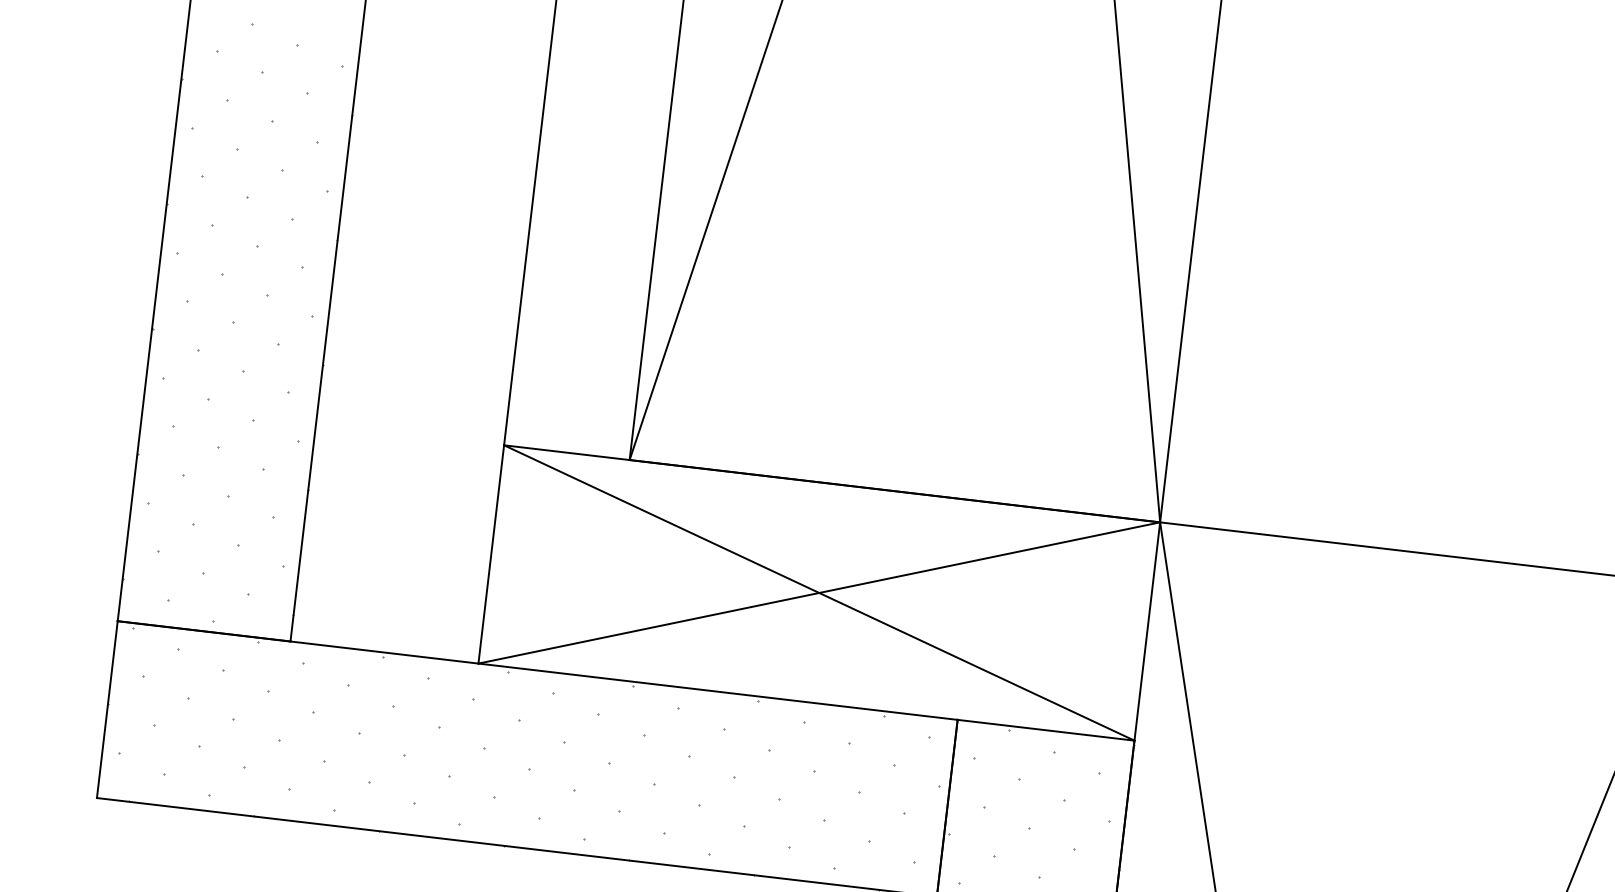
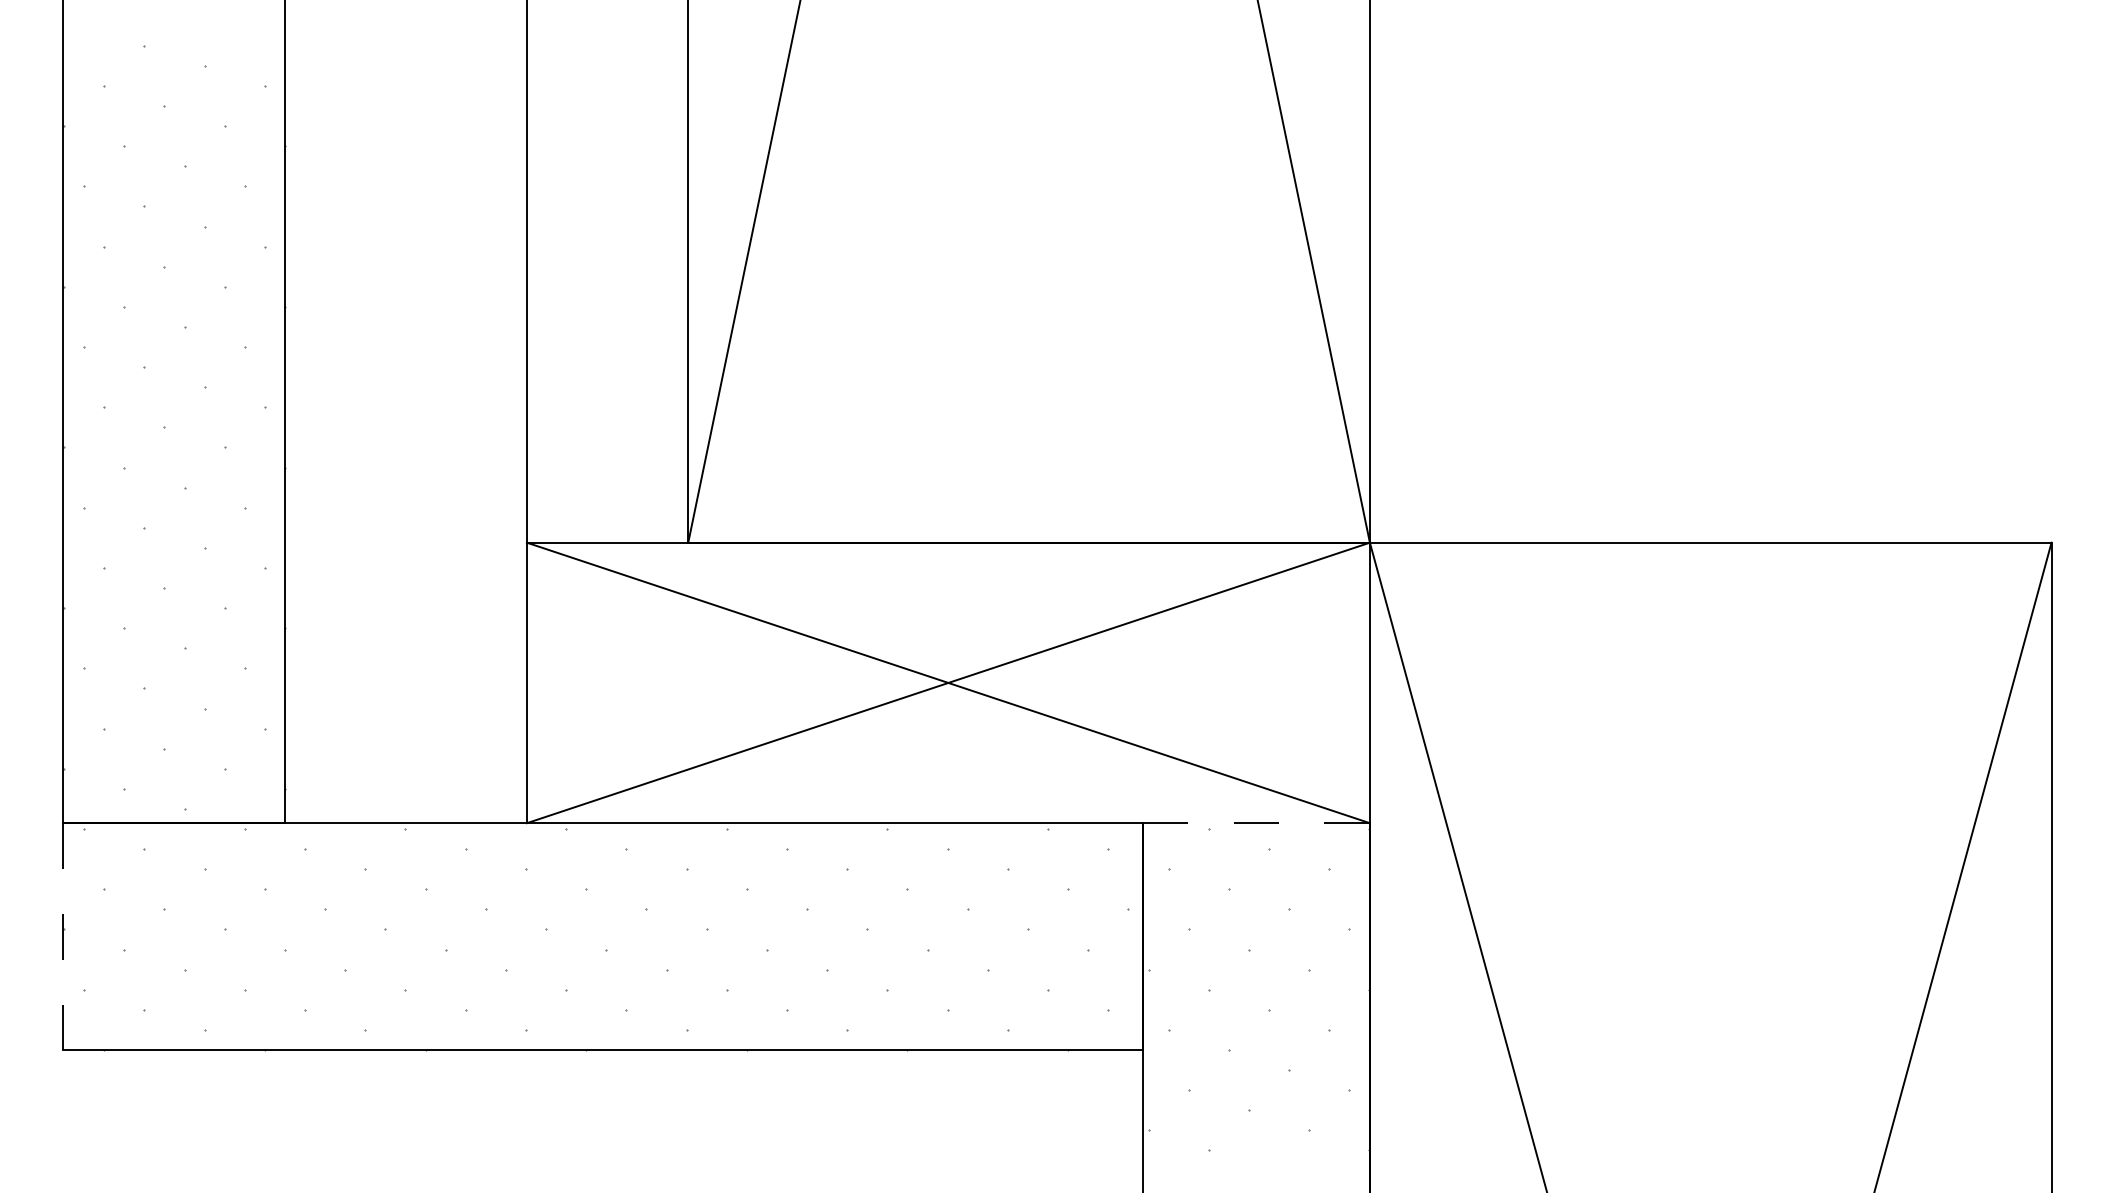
line: (107, 709) -> (63, 936), solid -> dashed
line: (1046, 730) -> (1256, 823), solid -> dashed

